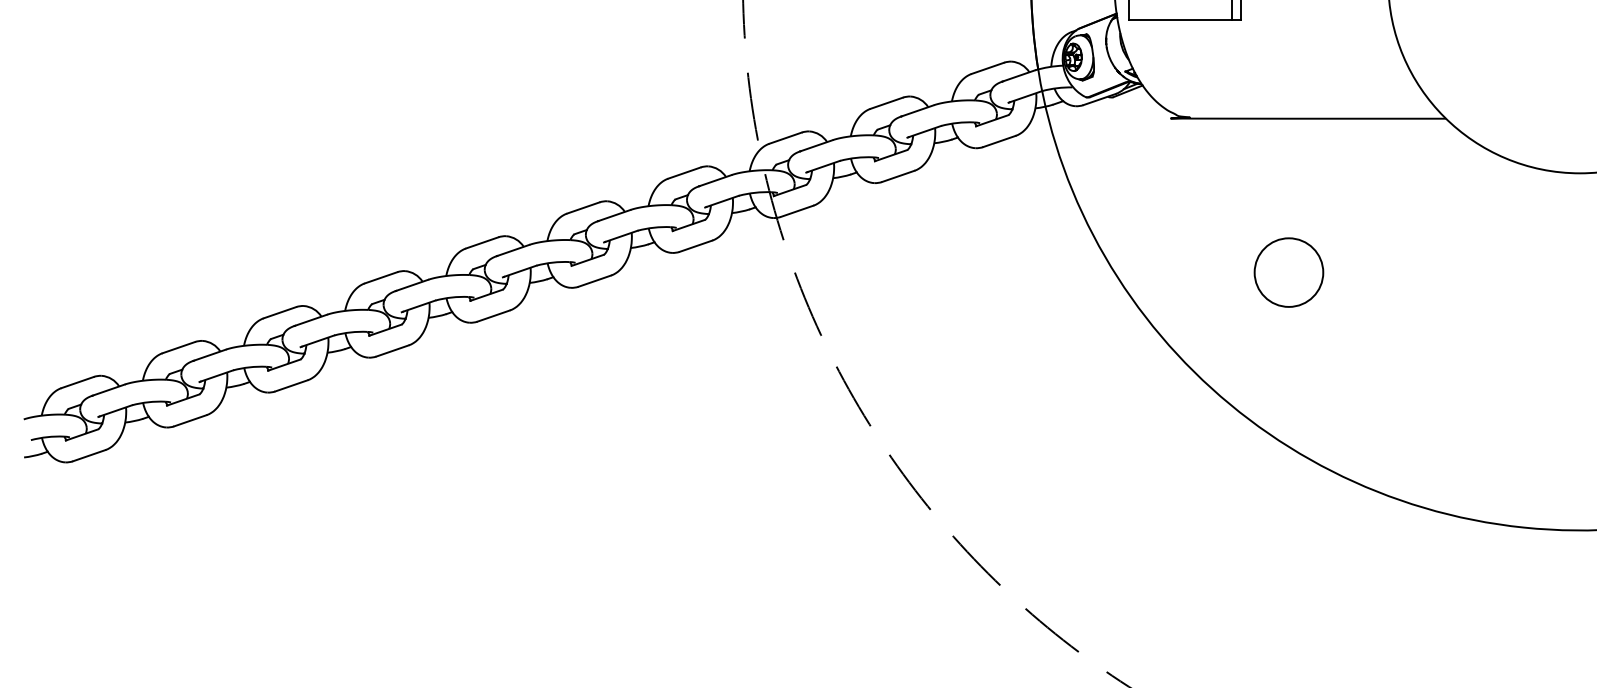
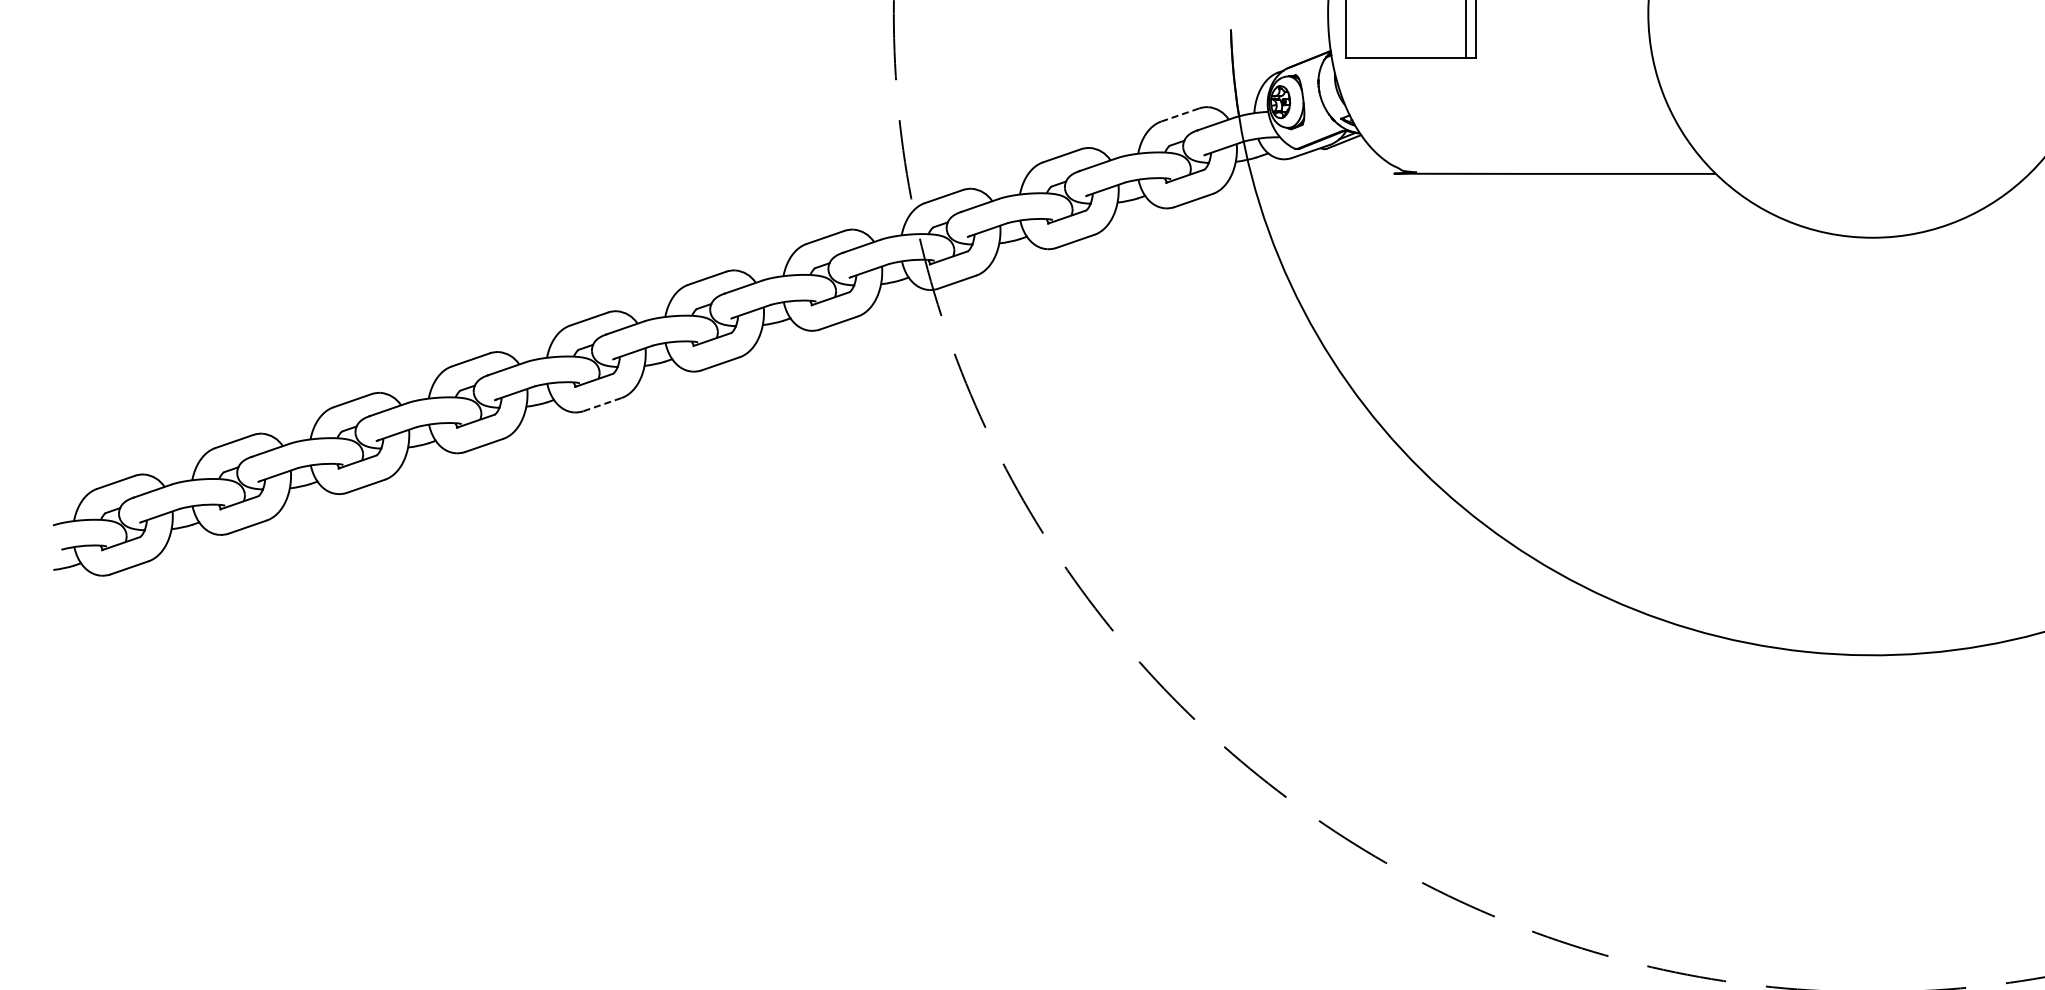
line: (988, 68) -> (1180, 115), solid -> dashed
circle: (1289, 272) -> (1532, 353), removed
line: (493, 315) -> (602, 404), solid -> dashed

